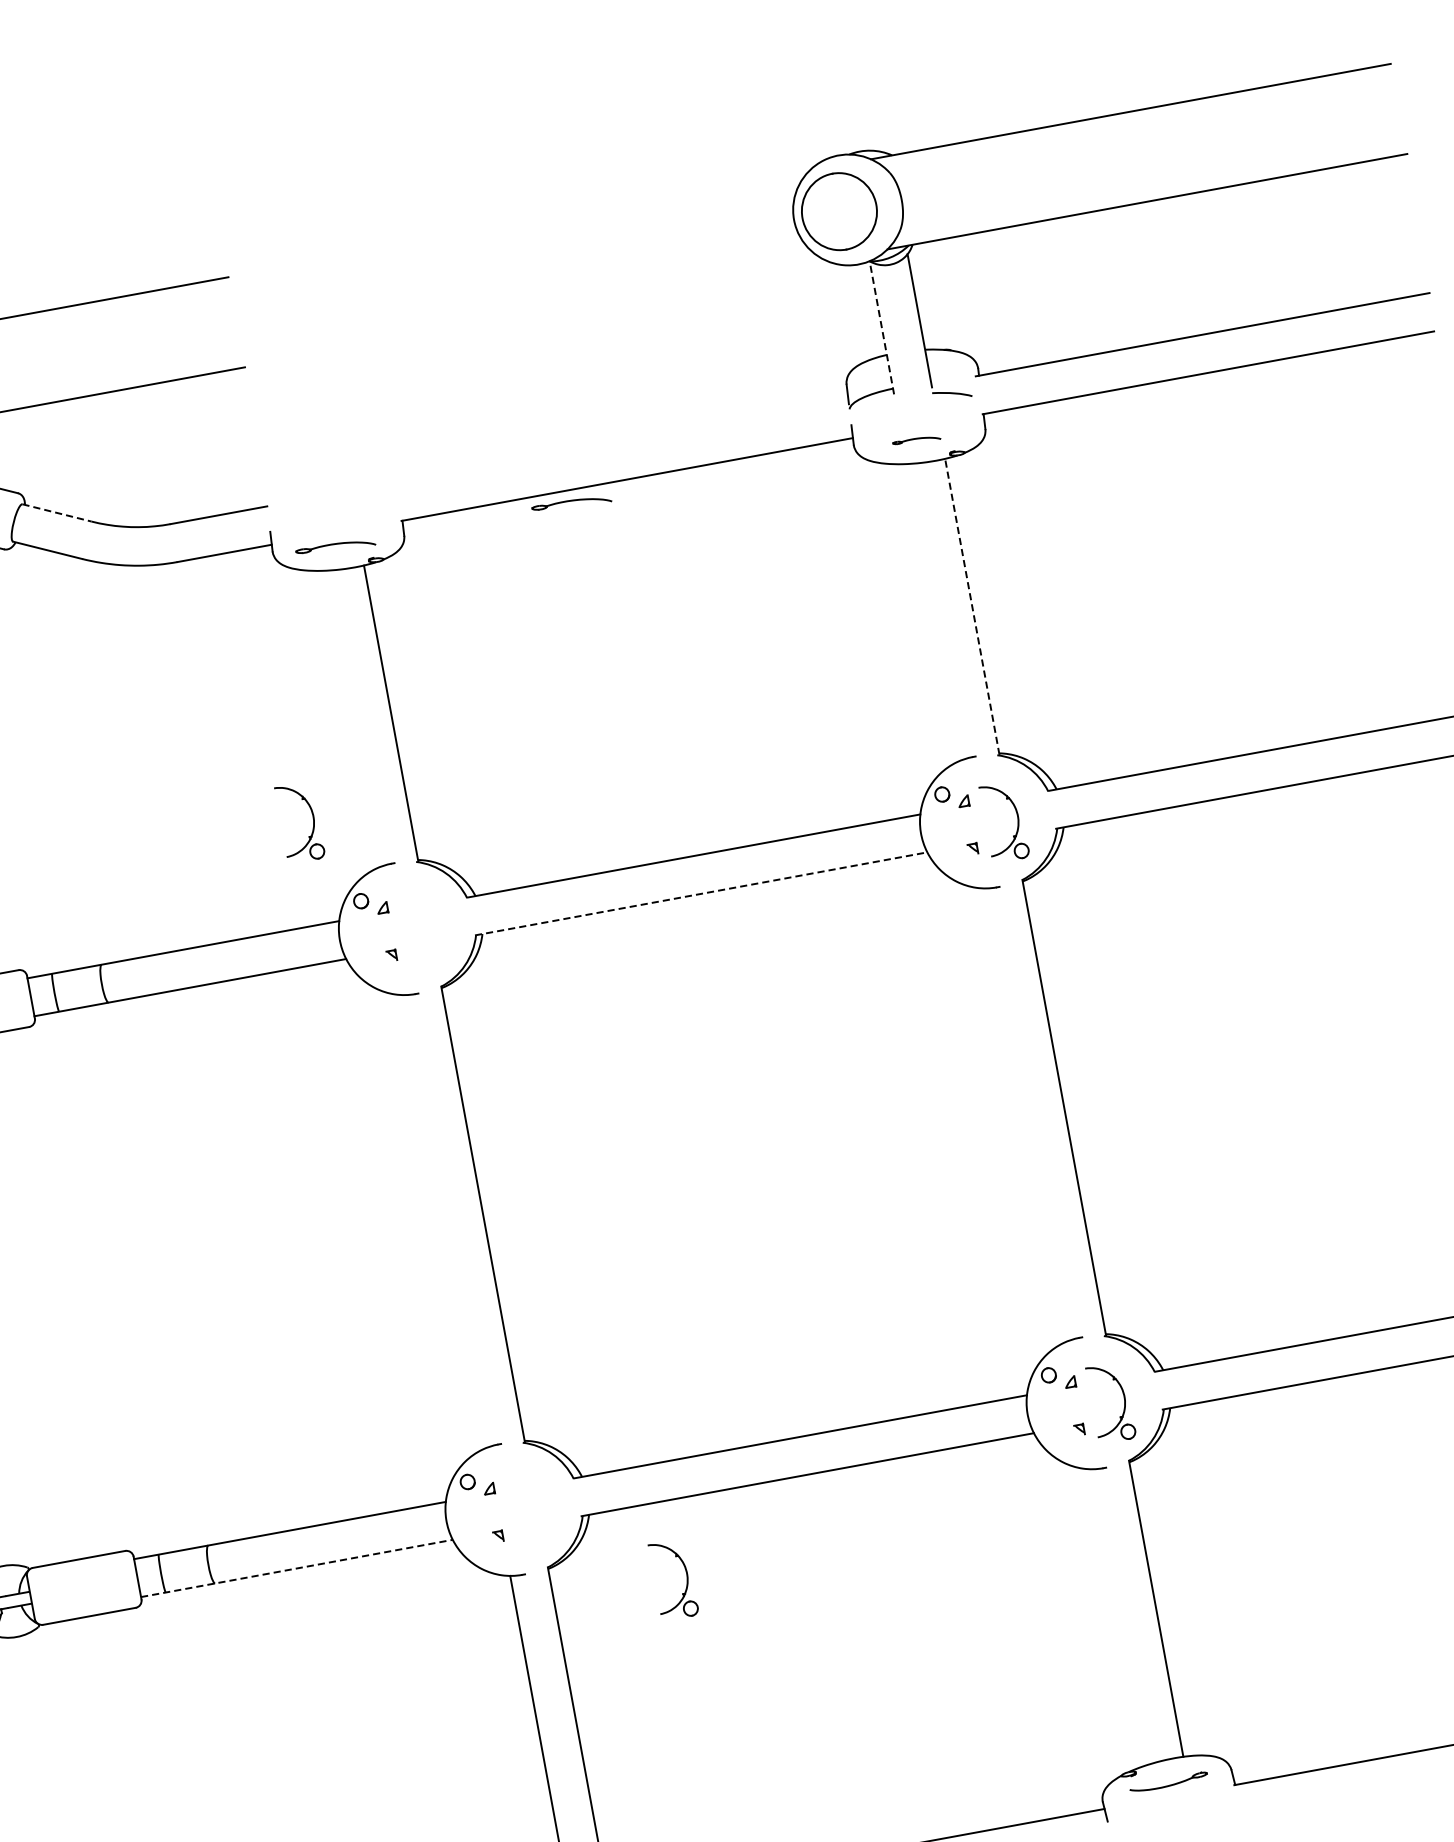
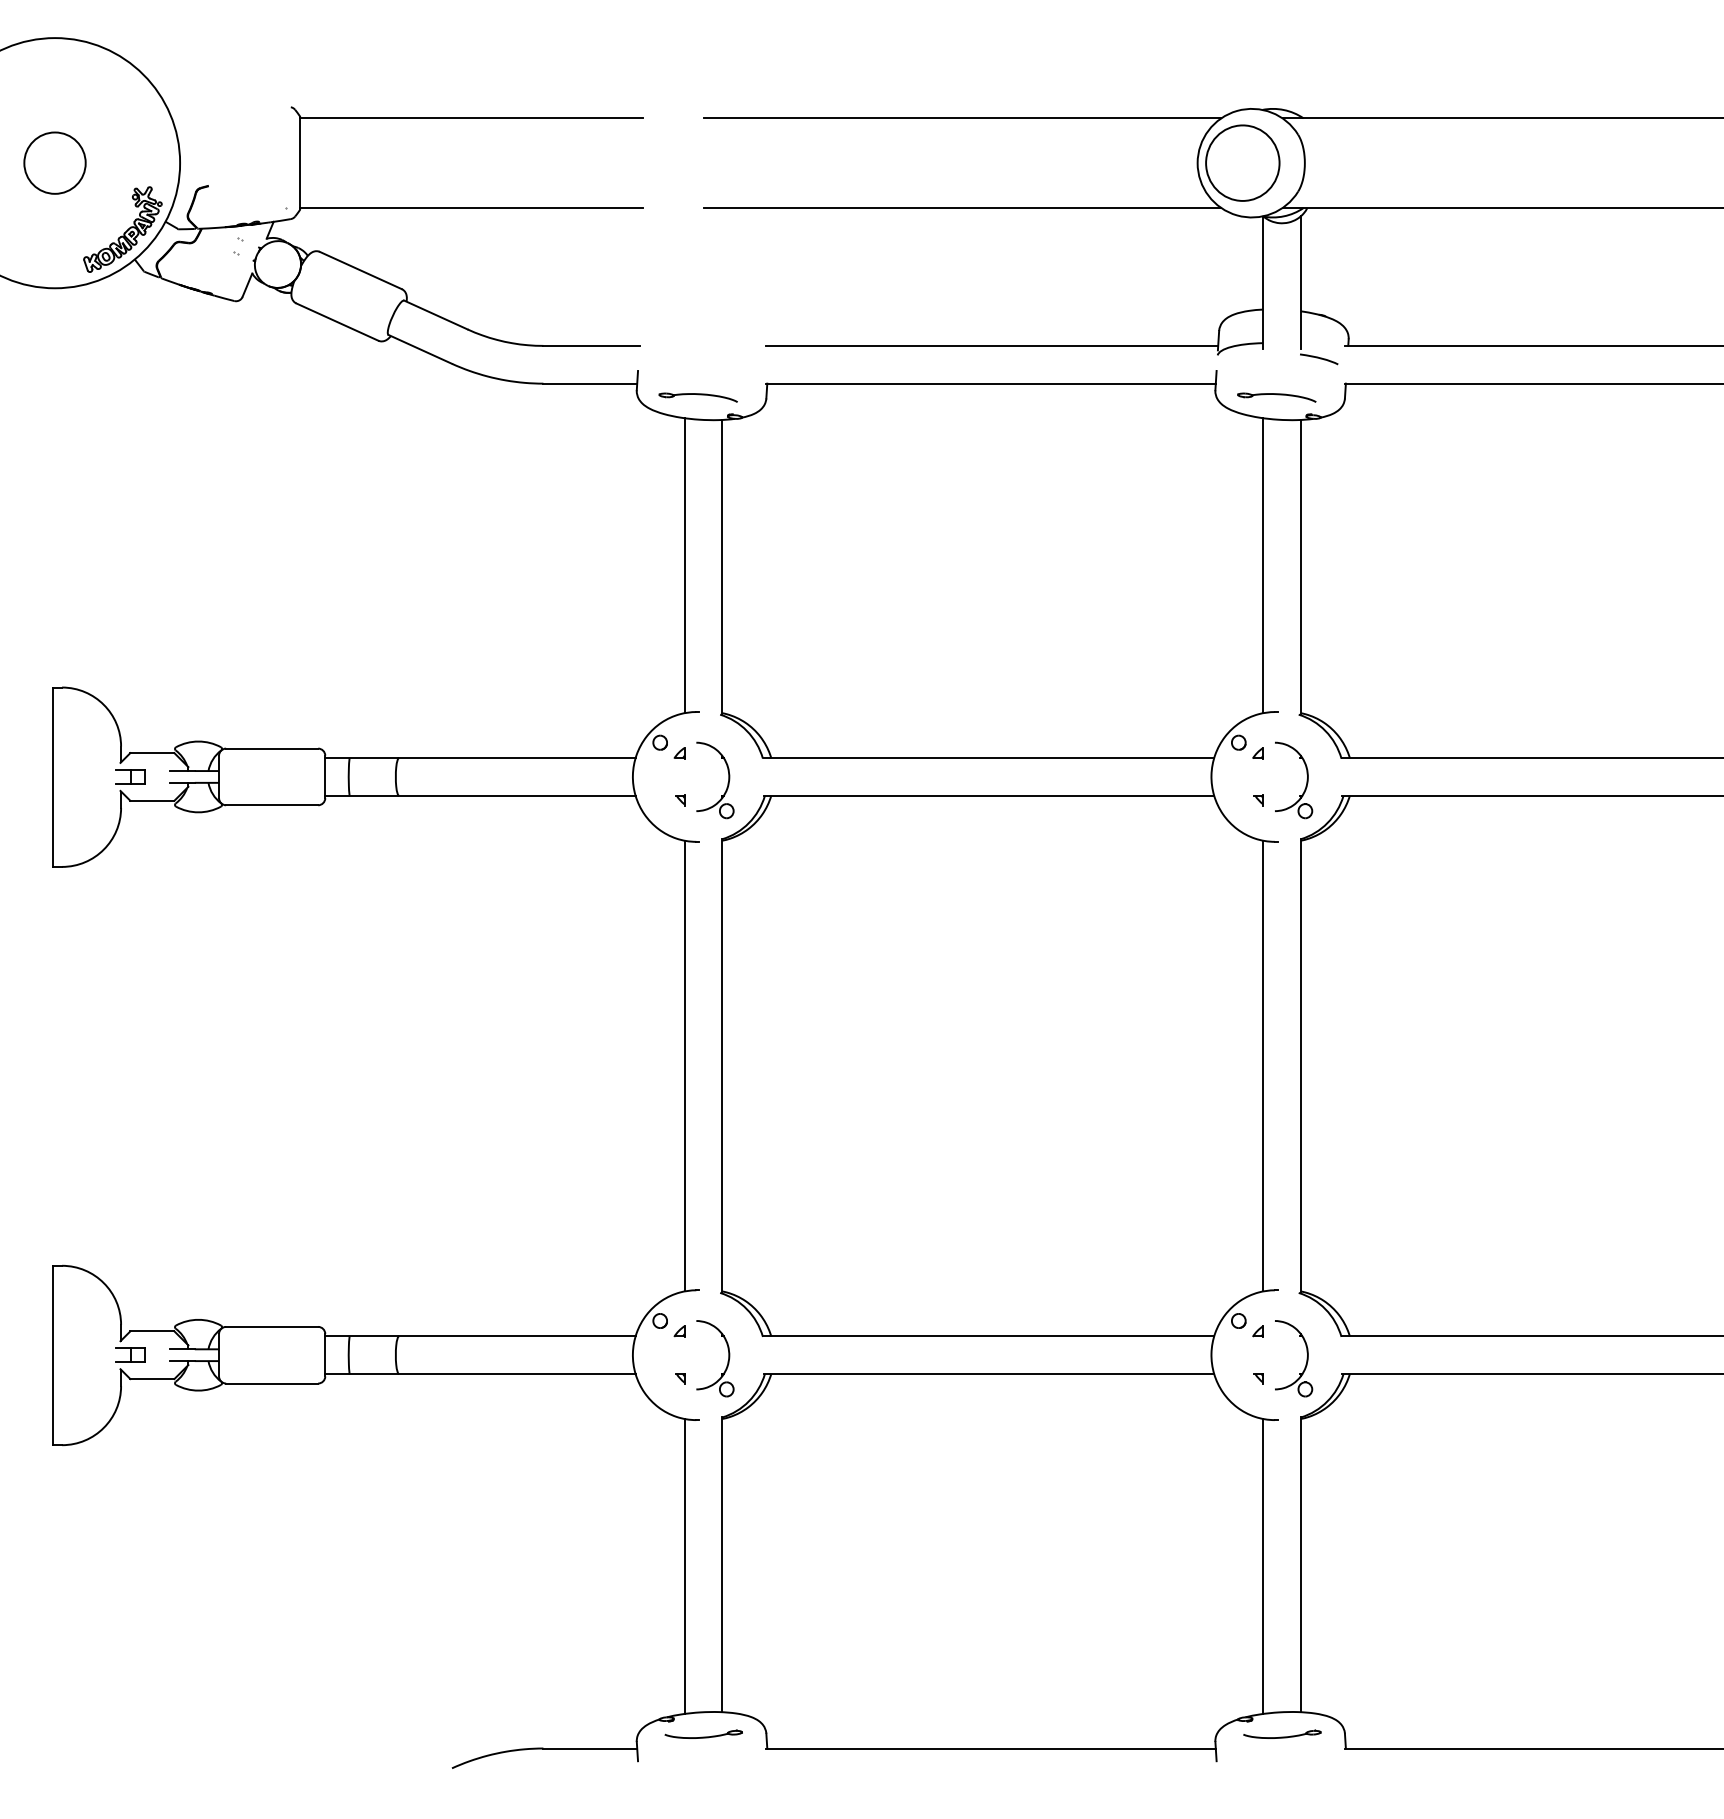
line: (549, 218) -> (962, 118), added
line: (566, 308) -> (962, 208), added
line: (882, 327) -> (1263, 282), dashed -> solid
line: (621, 440) -> (992, 345), added
part: (916, 440) -> (1276, 397), size x1.67
part: (570, 504) -> (932, 397), removed
line: (56, 513) -> (435, 315), dashed -> solid
line: (971, 606) -> (1300, 566), dashed -> solid
line: (934, 611) -> (1263, 565), added
line: (352, 718) -> (684, 565), added
part: (312, 822) -> (727, 782), moved
line: (701, 893) -> (989, 795), dashed -> solid
line: (1026, 1114) -> (1263, 1065), added
line: (445, 1220) -> (684, 1065), added
line: (297, 1568) -> (480, 1374), dashed -> solid
part: (686, 1580) -> (727, 1361), moved
line: (1118, 1616) -> (1263, 1565), added

